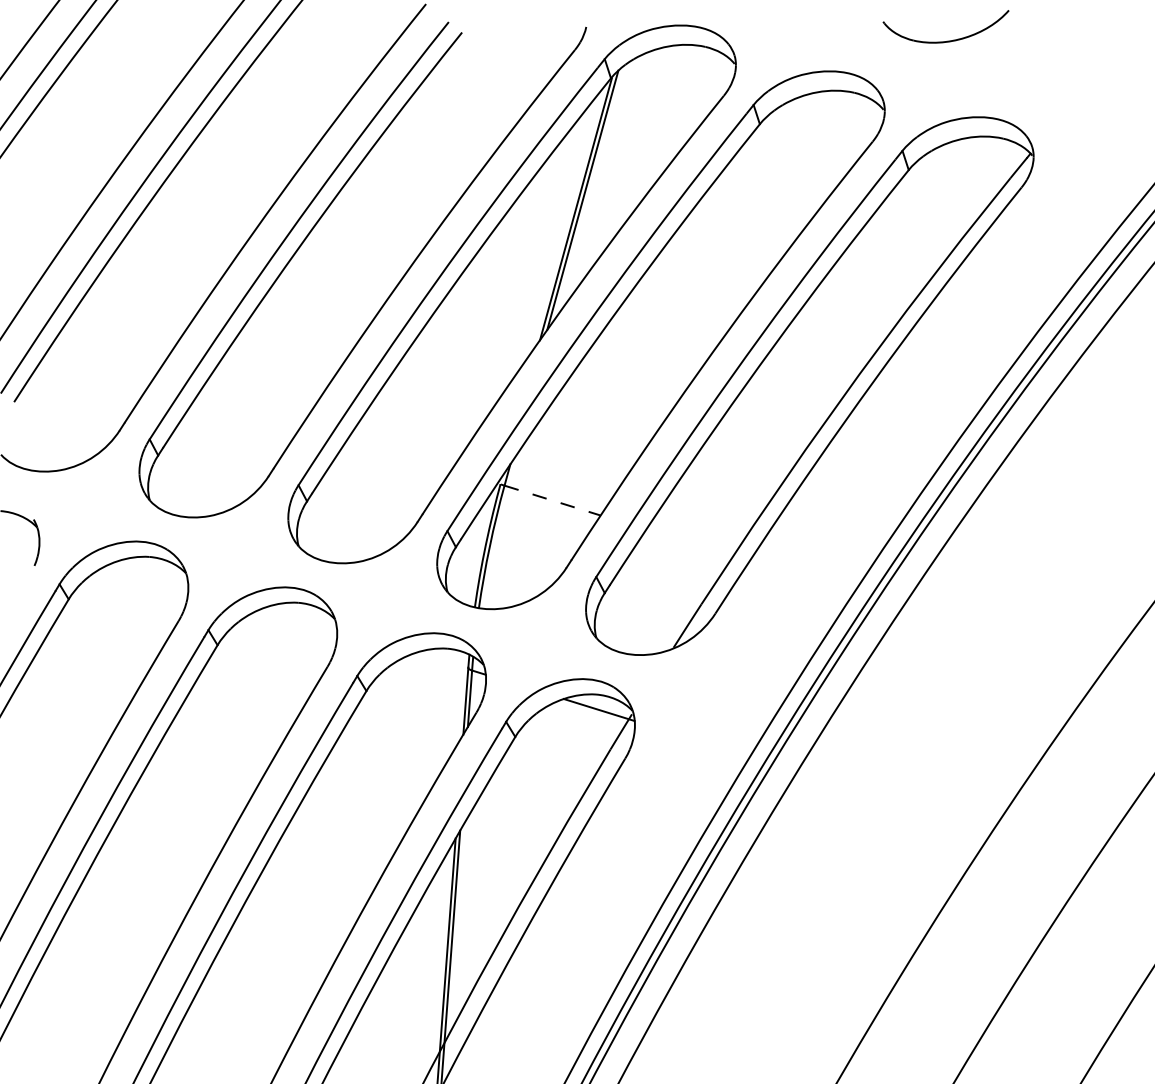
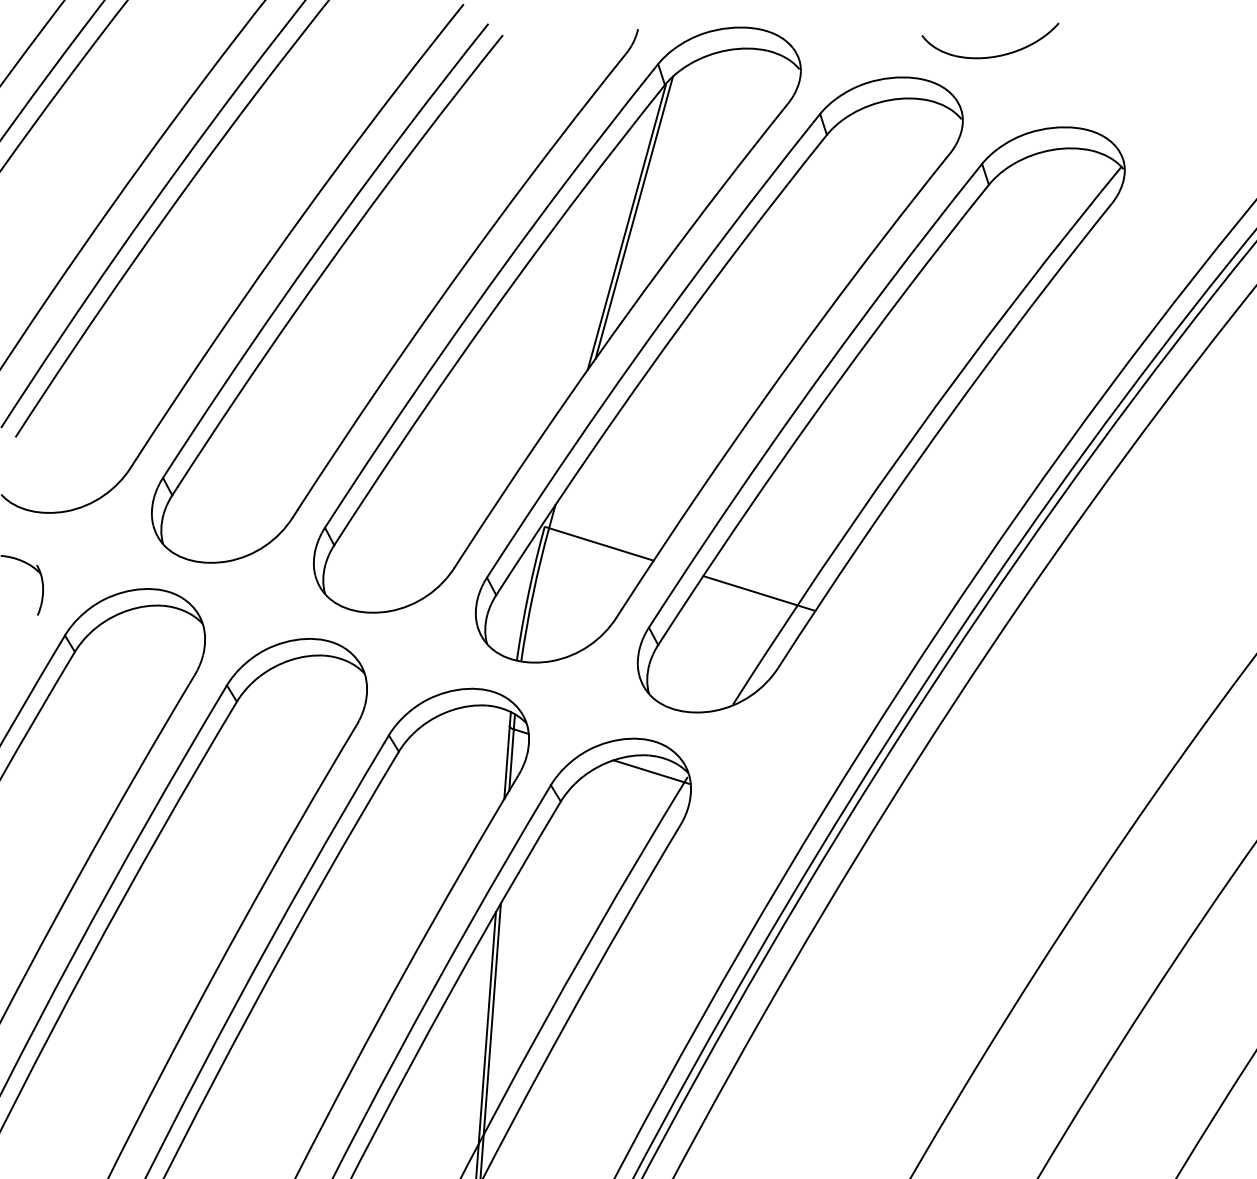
part: (950, 40) -> (995, 55), moved
line: (552, 500) -> (601, 544), dashed -> solid
line: (697, 545) -> (759, 593), added

